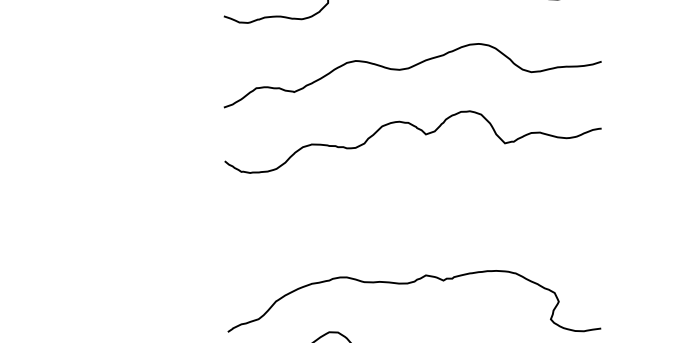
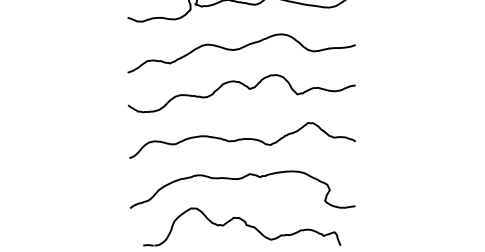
curve: (414, 219) -> (242, 140), added

